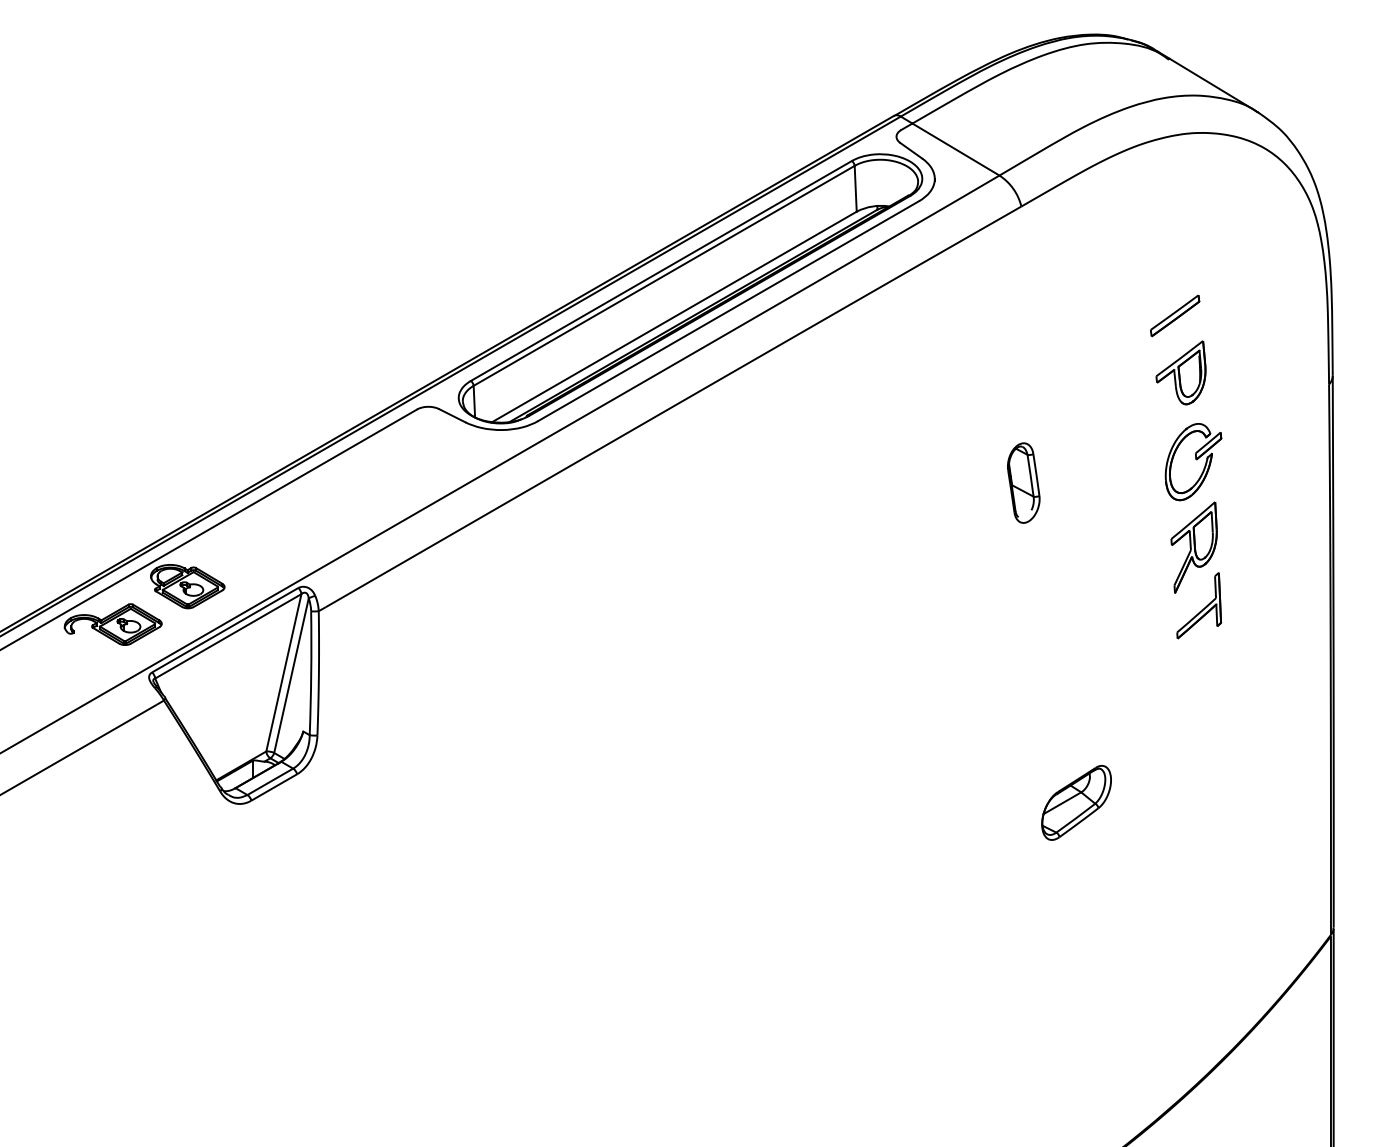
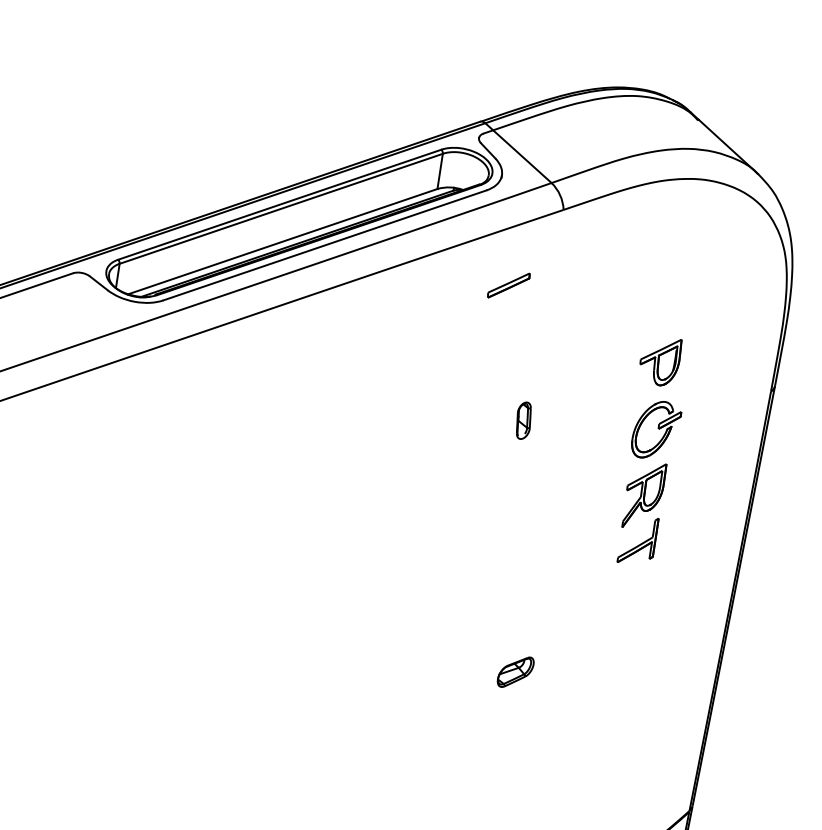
part: (1175, 315) -> (509, 285), moved
part: (1023, 482) -> (523, 420), size x0.6
part: (1076, 802) -> (515, 671), size x0.6

